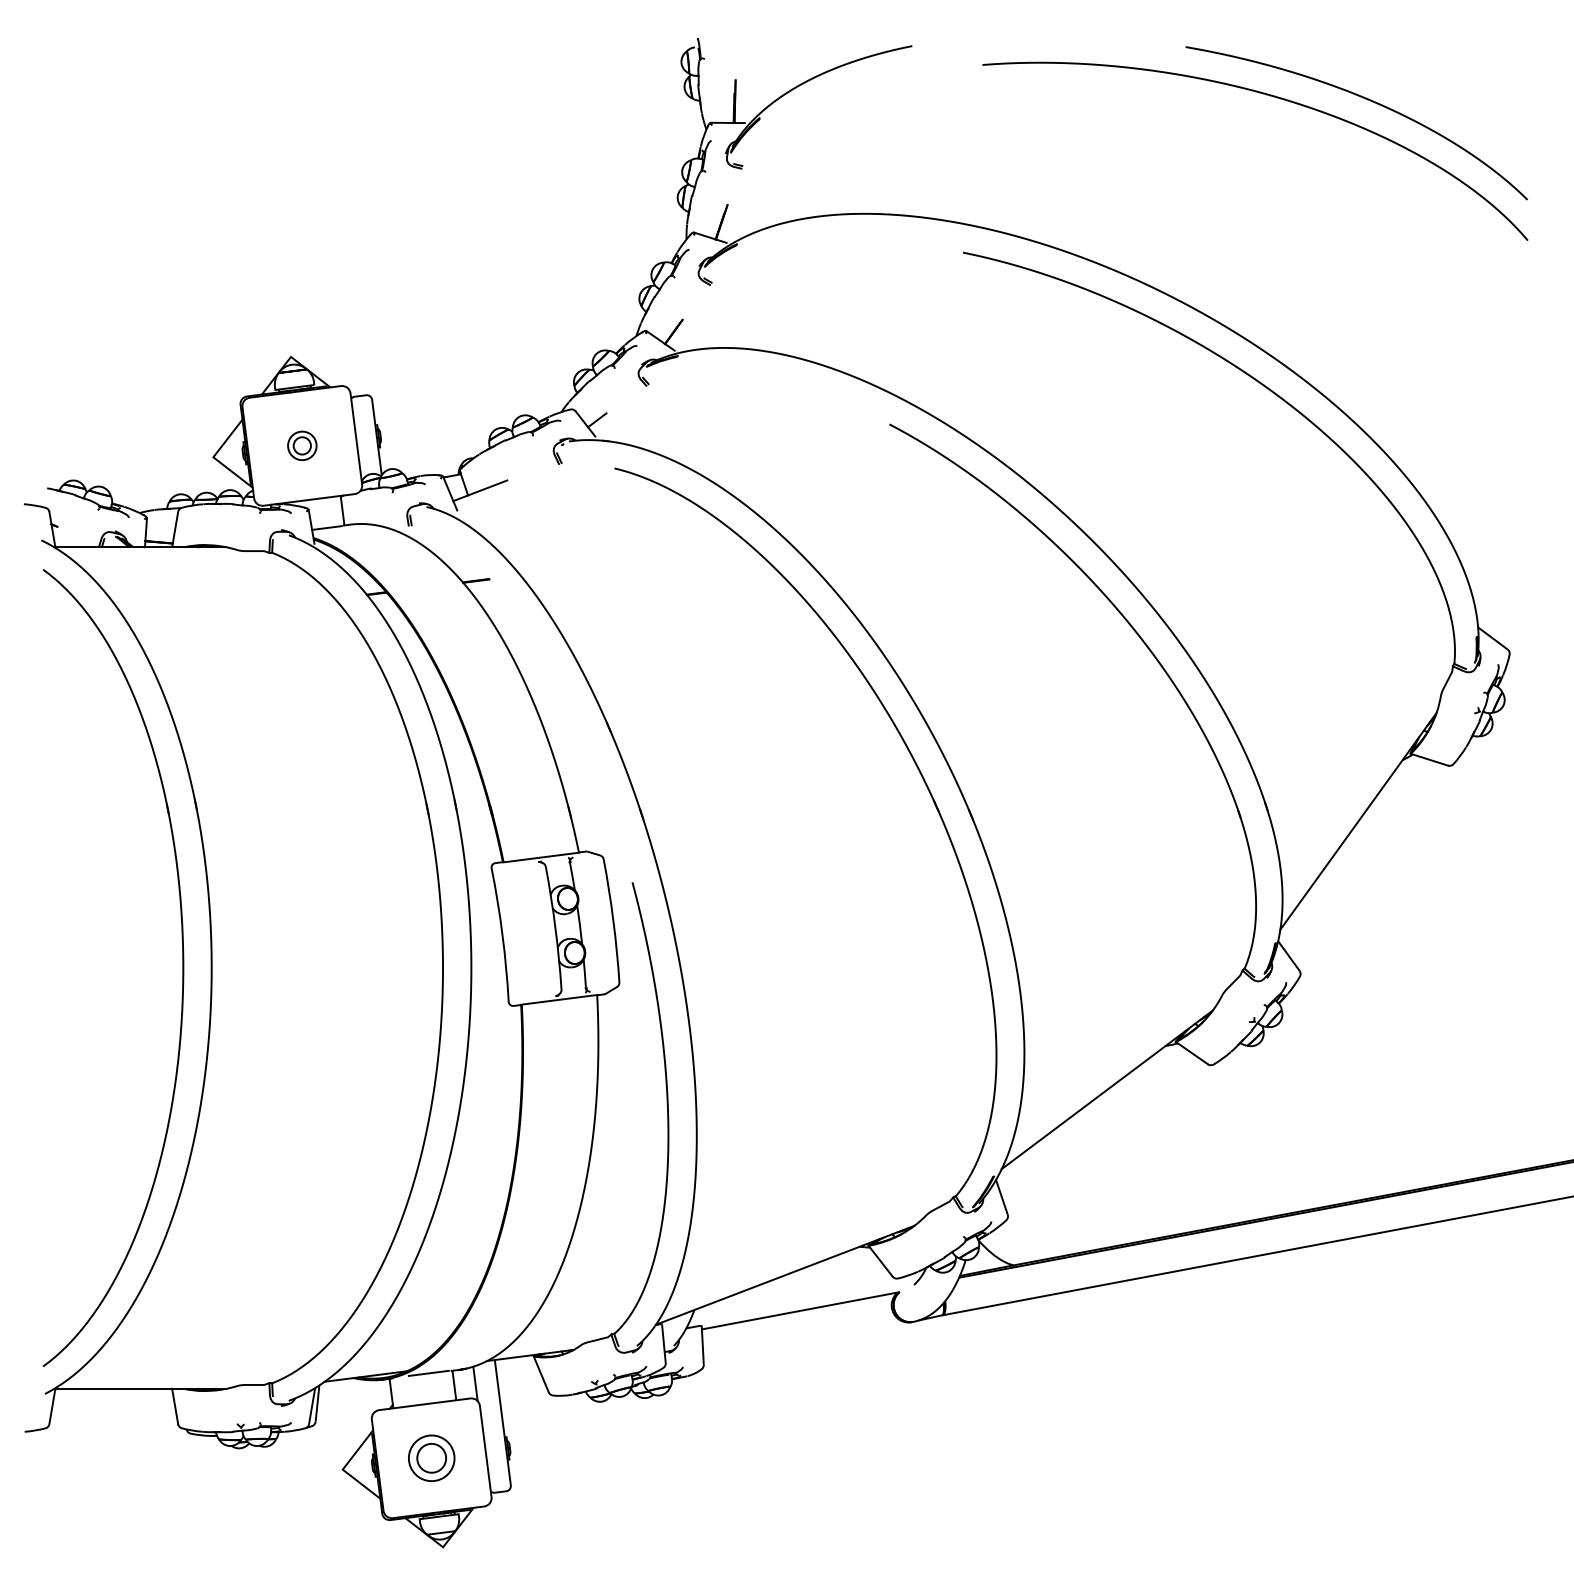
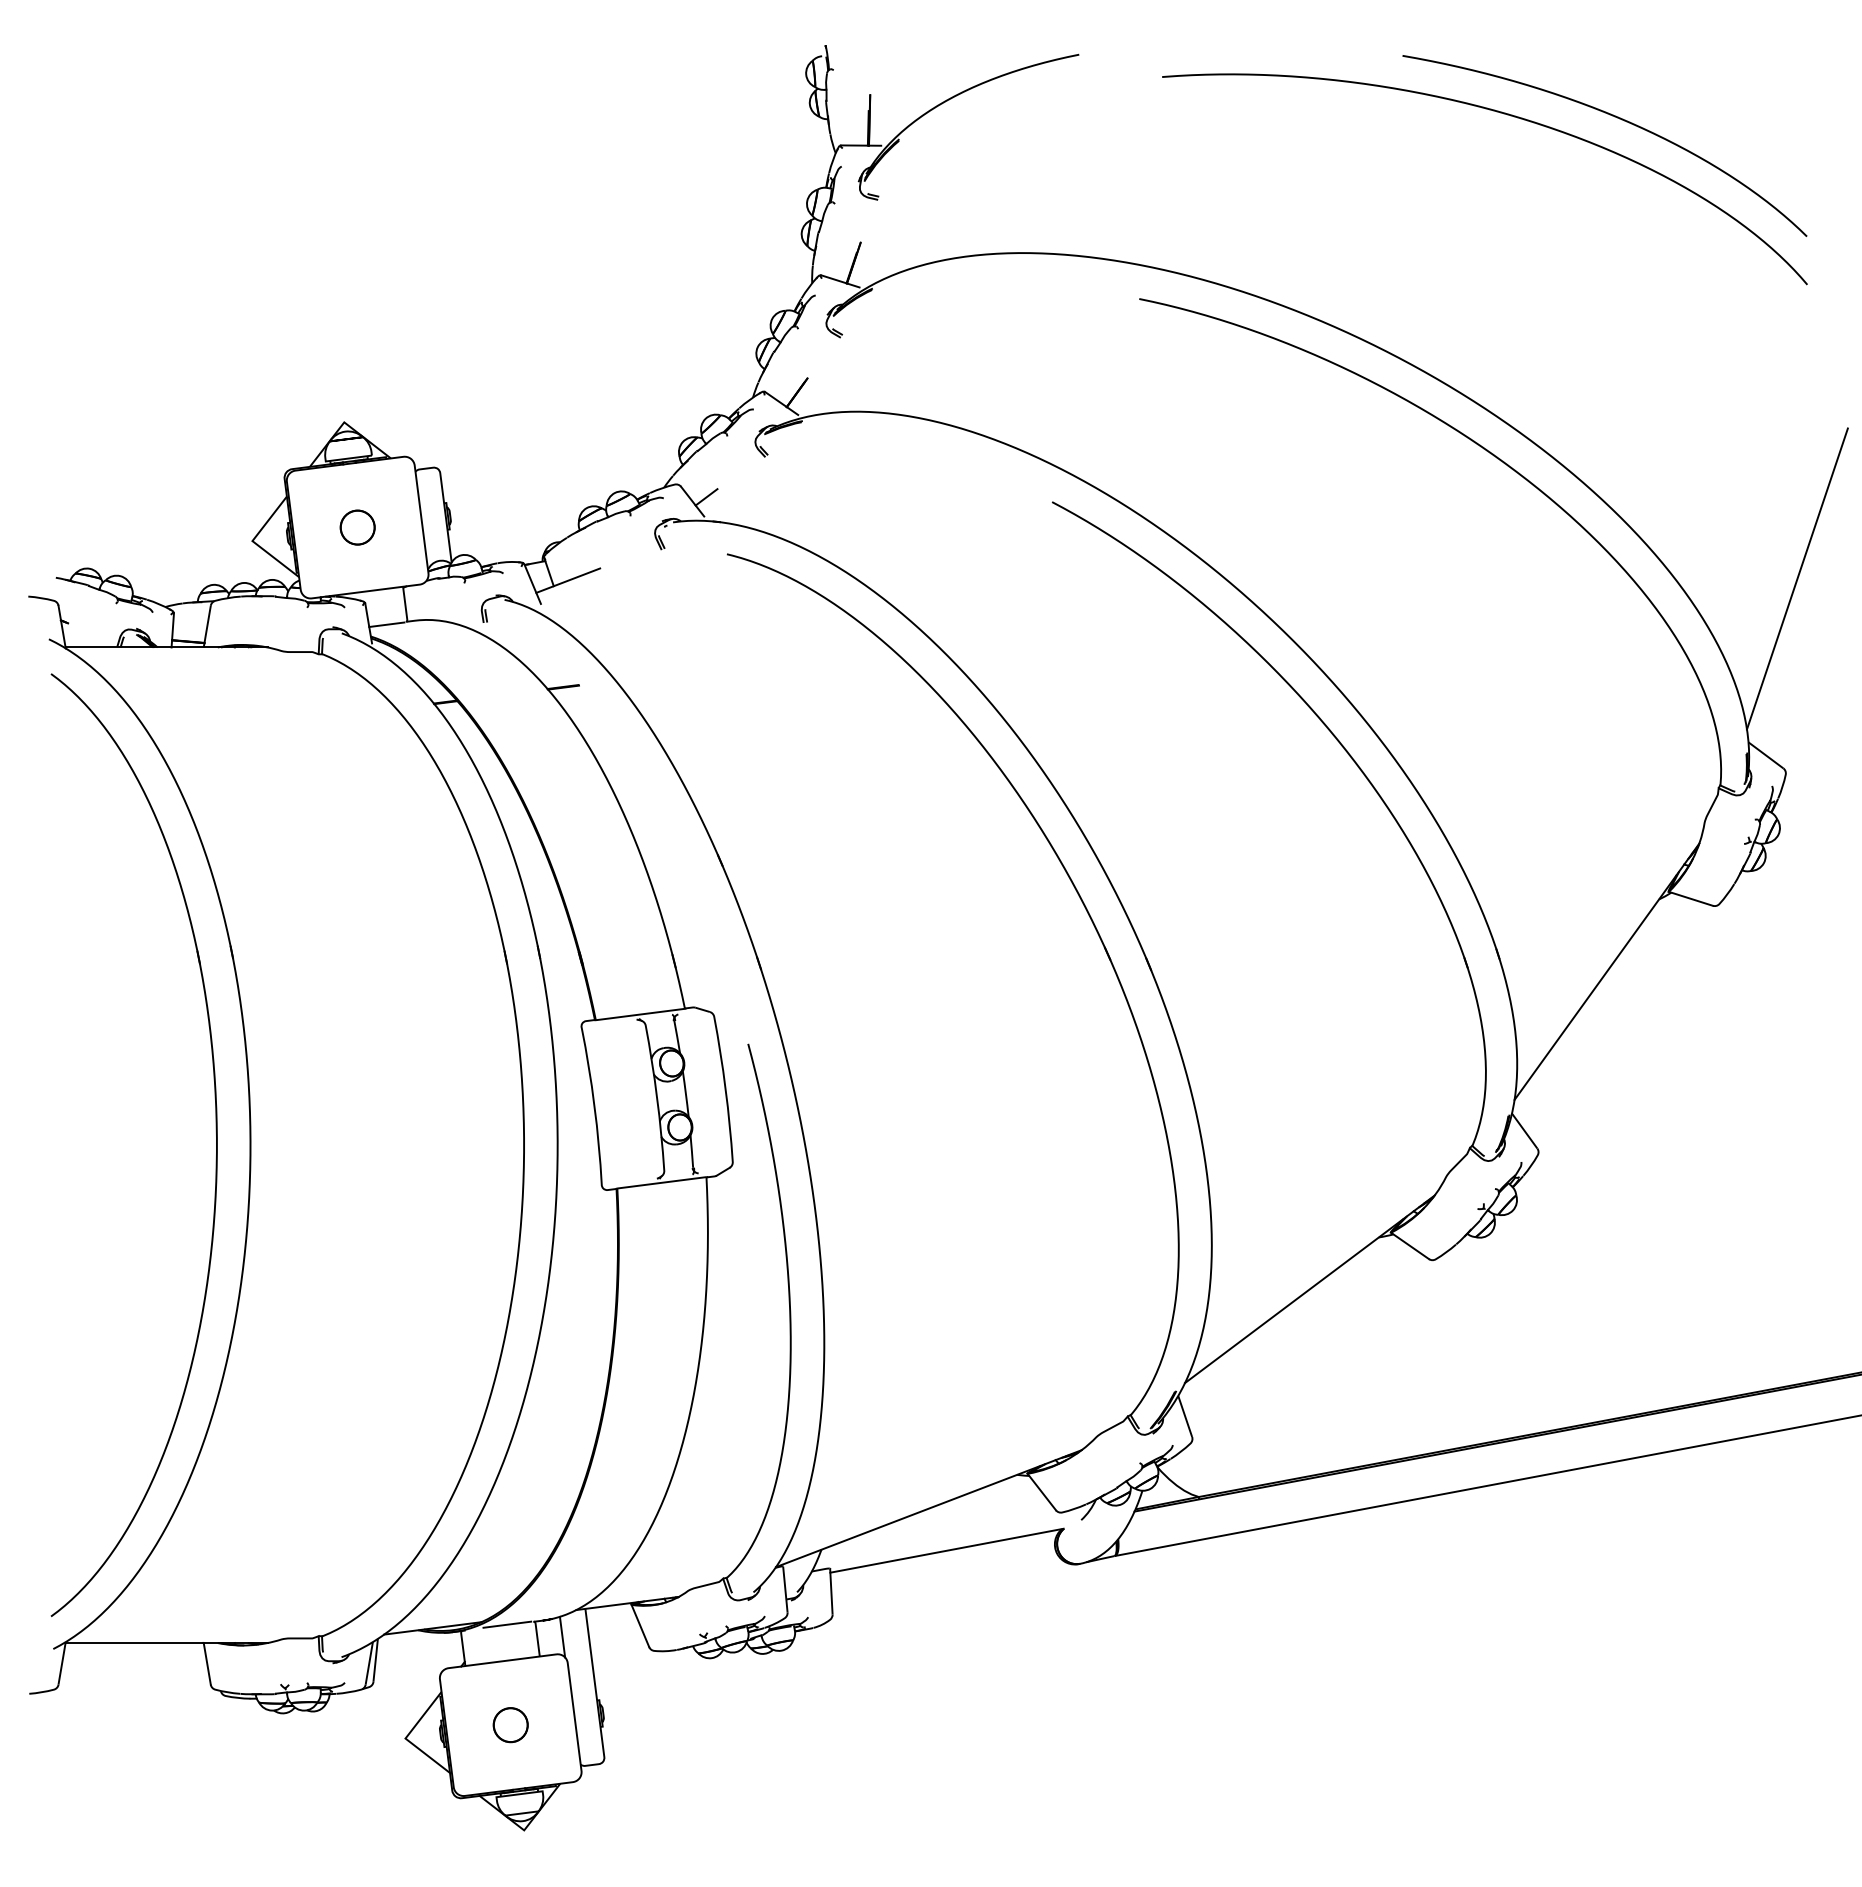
circle: (302, 445) -> (357, 527), size x1.67
line: (1518, 488) -> (1796, 578), added
circle: (431, 1458) -> (510, 1725), size x0.62

